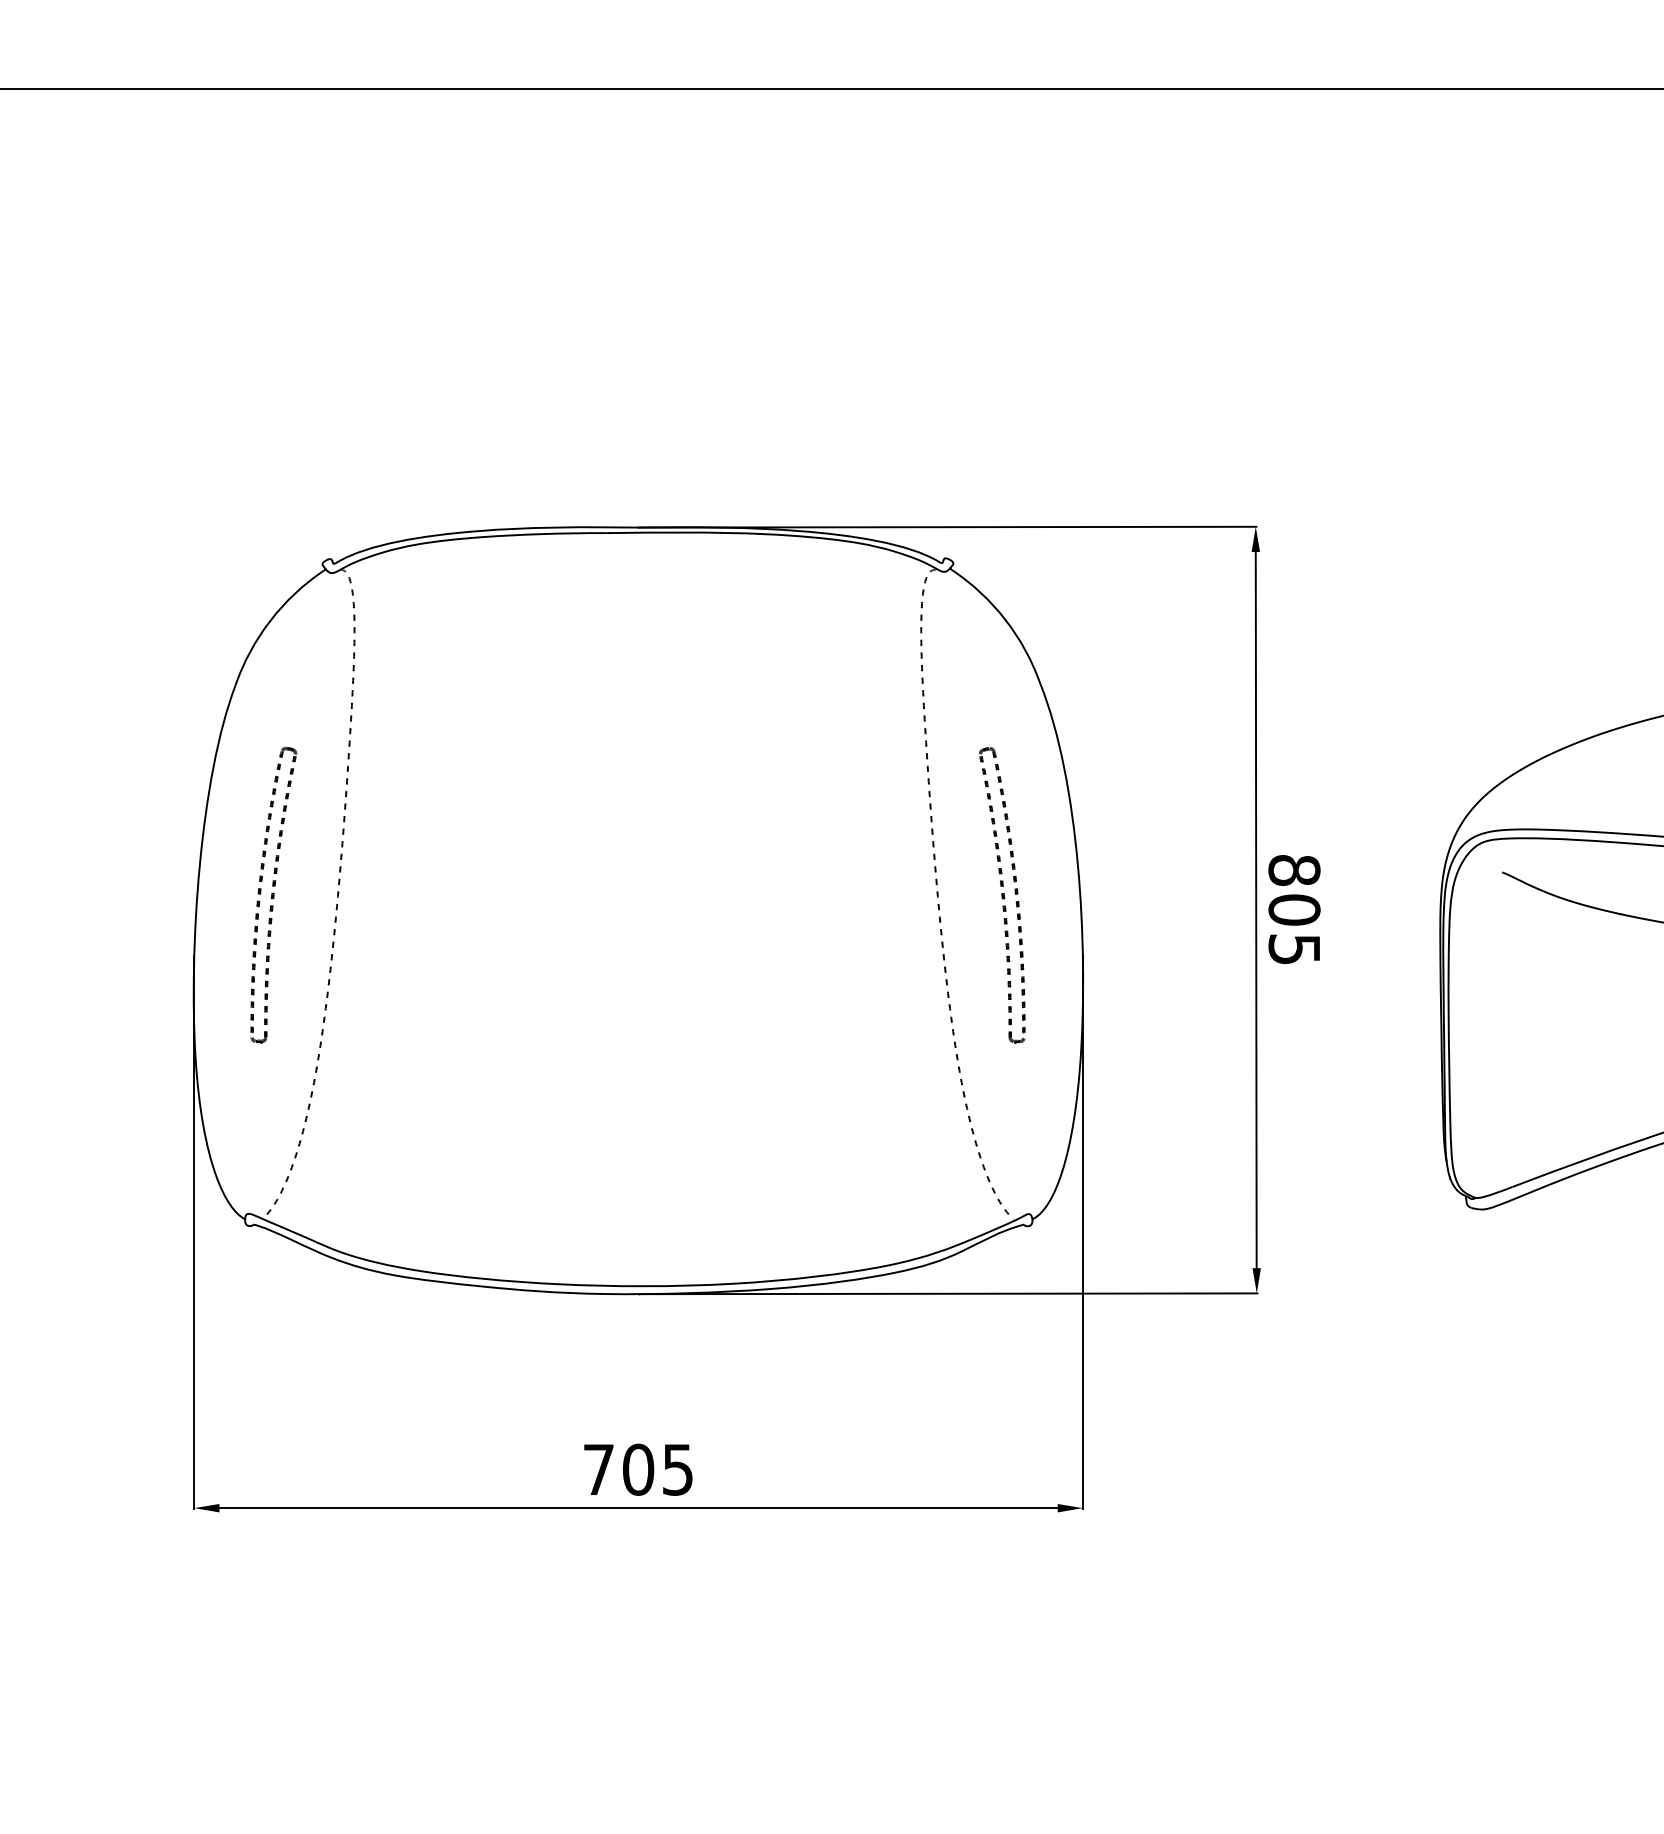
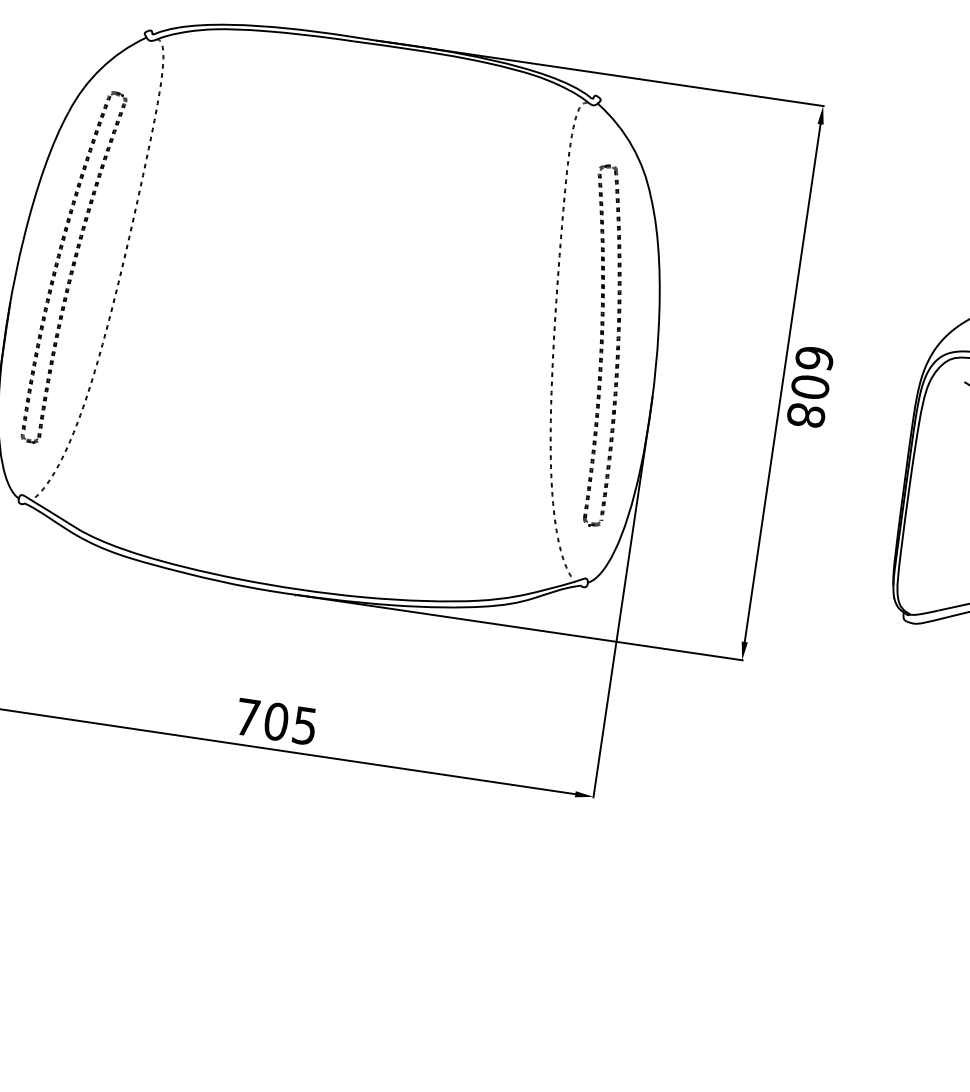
part: (273, 894) -> (74, 266), size x1.67
part: (1002, 895) -> (600, 345), size x1.67
text: (1294, 910) -> (810, 387), 805 -> 608

